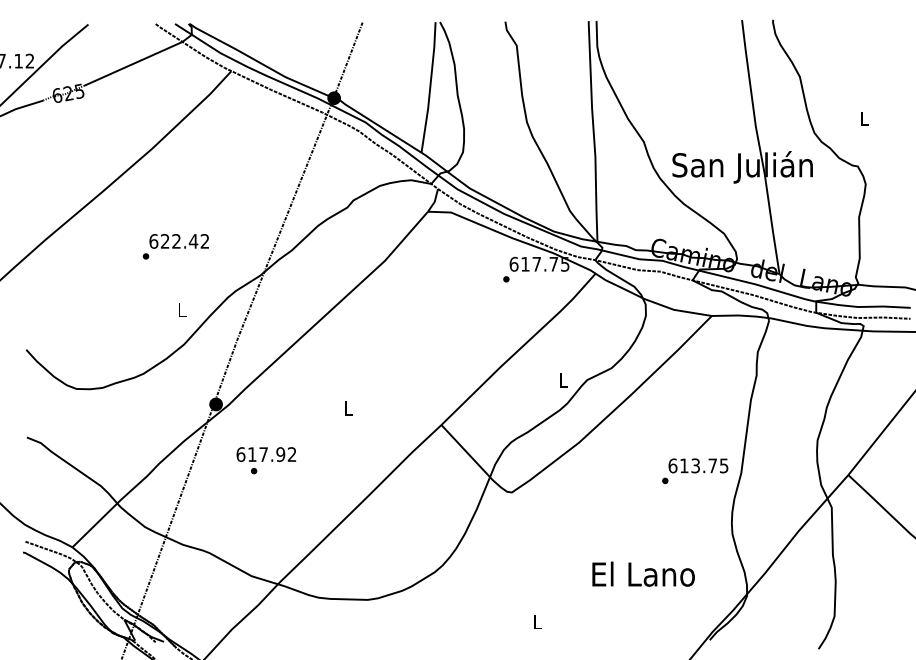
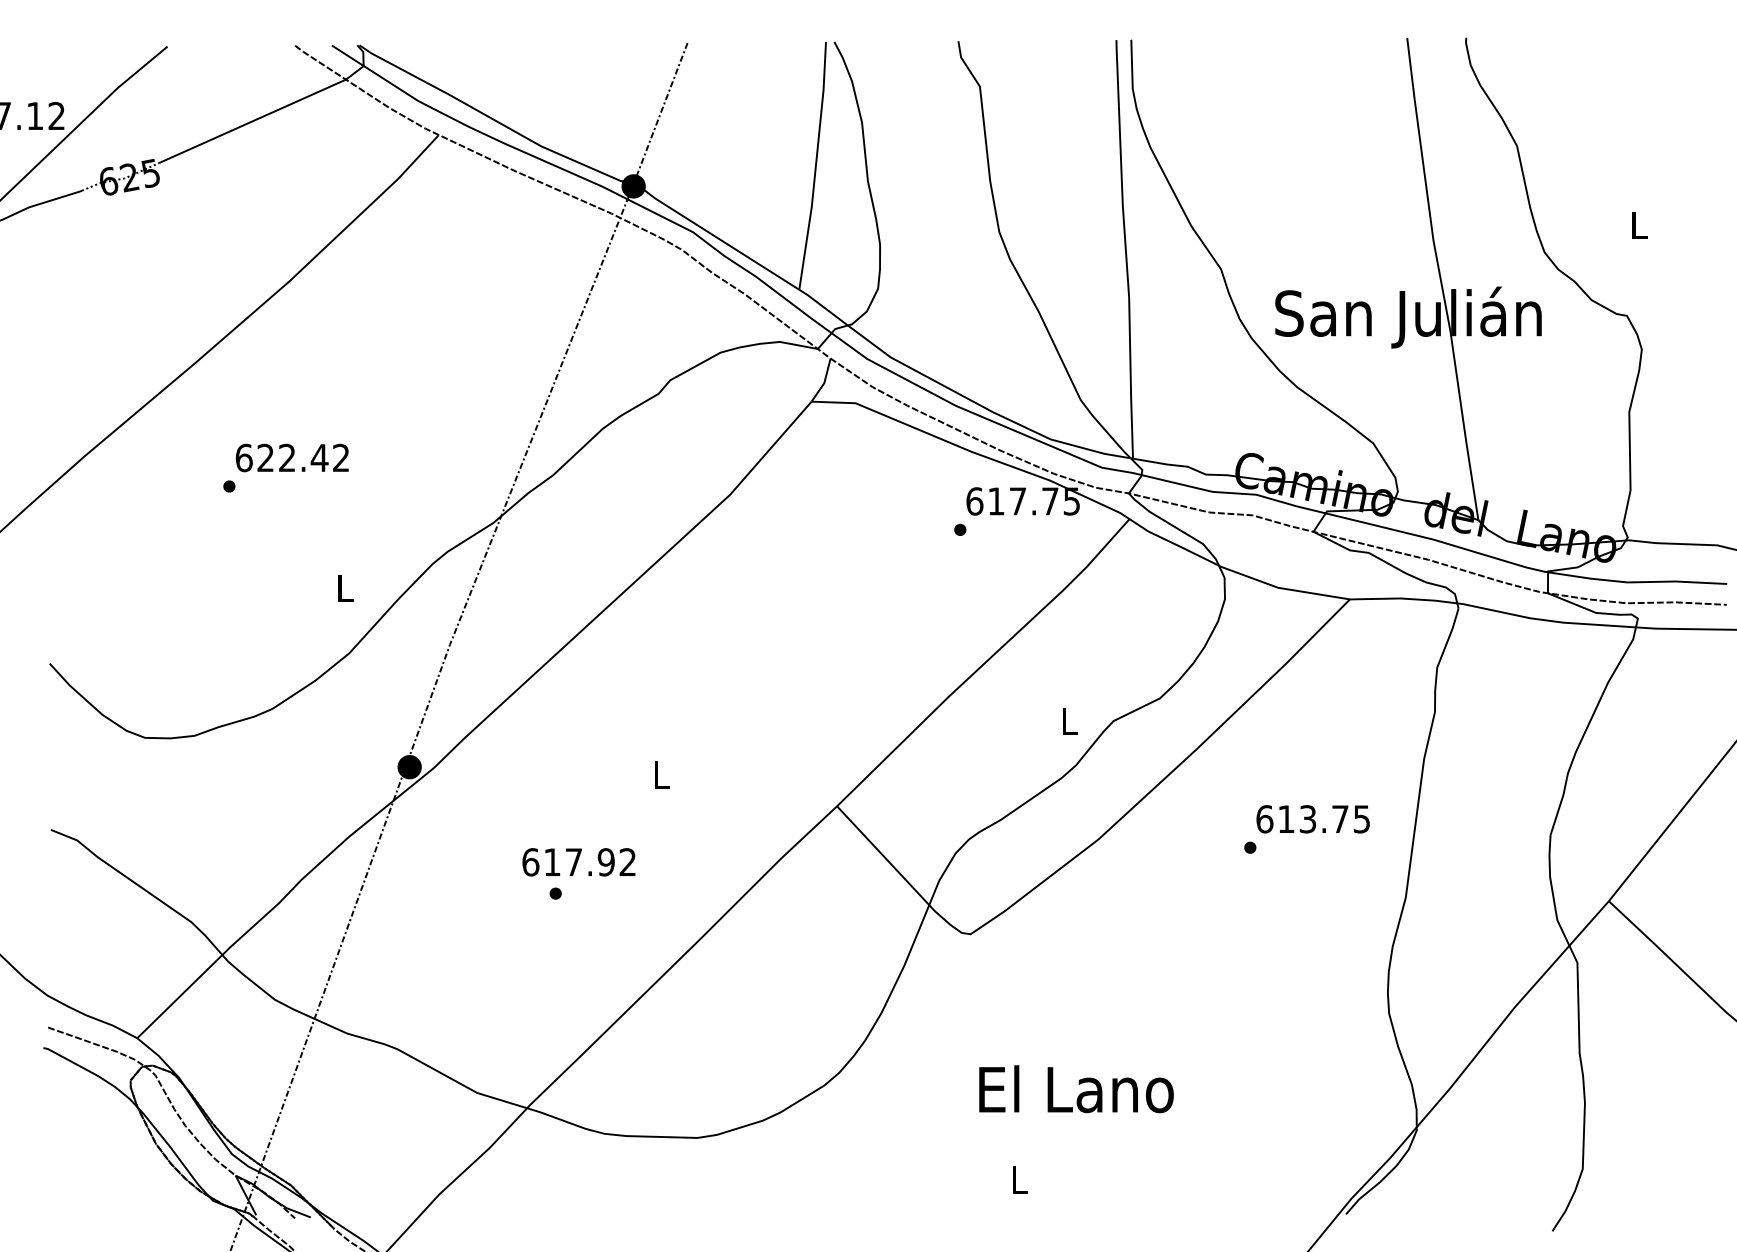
text: (175, 246) -> (285, 467), moved
text: (265, 460) -> (577, 873), moved
text: (695, 471) -> (1307, 829), moved
text: (643, 573) -> (1076, 1087), moved

